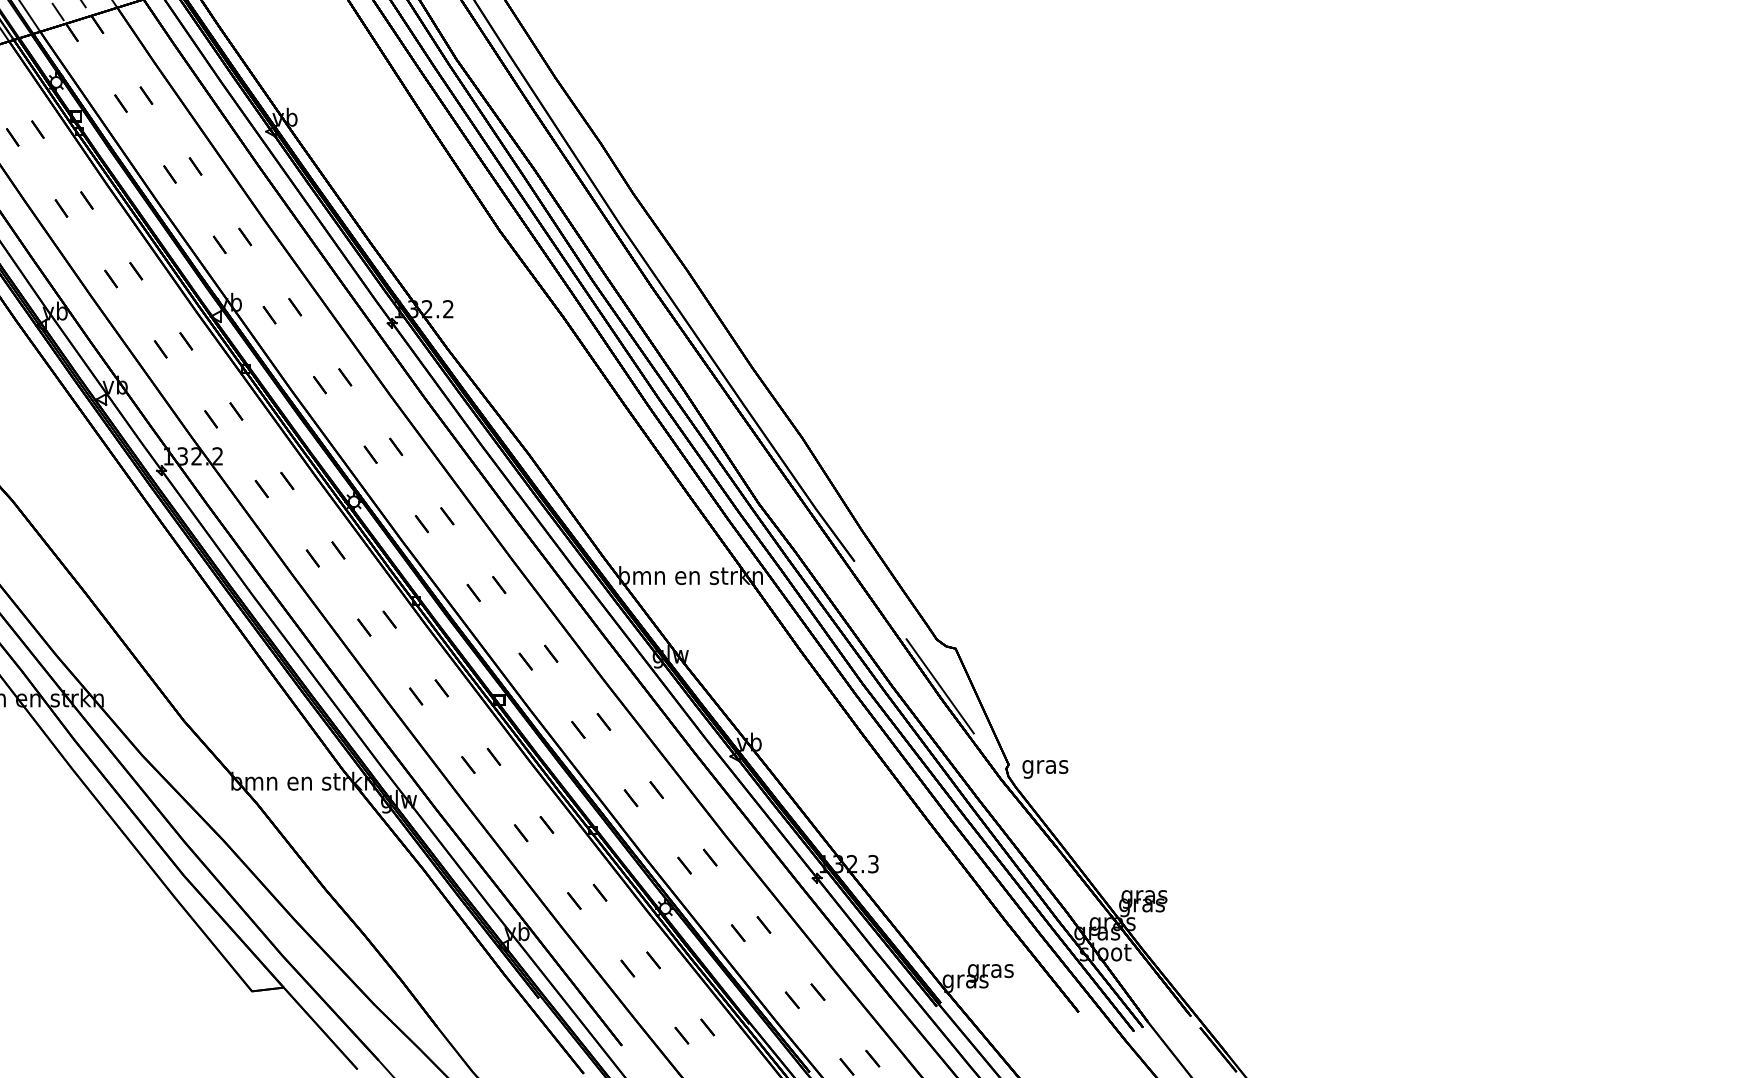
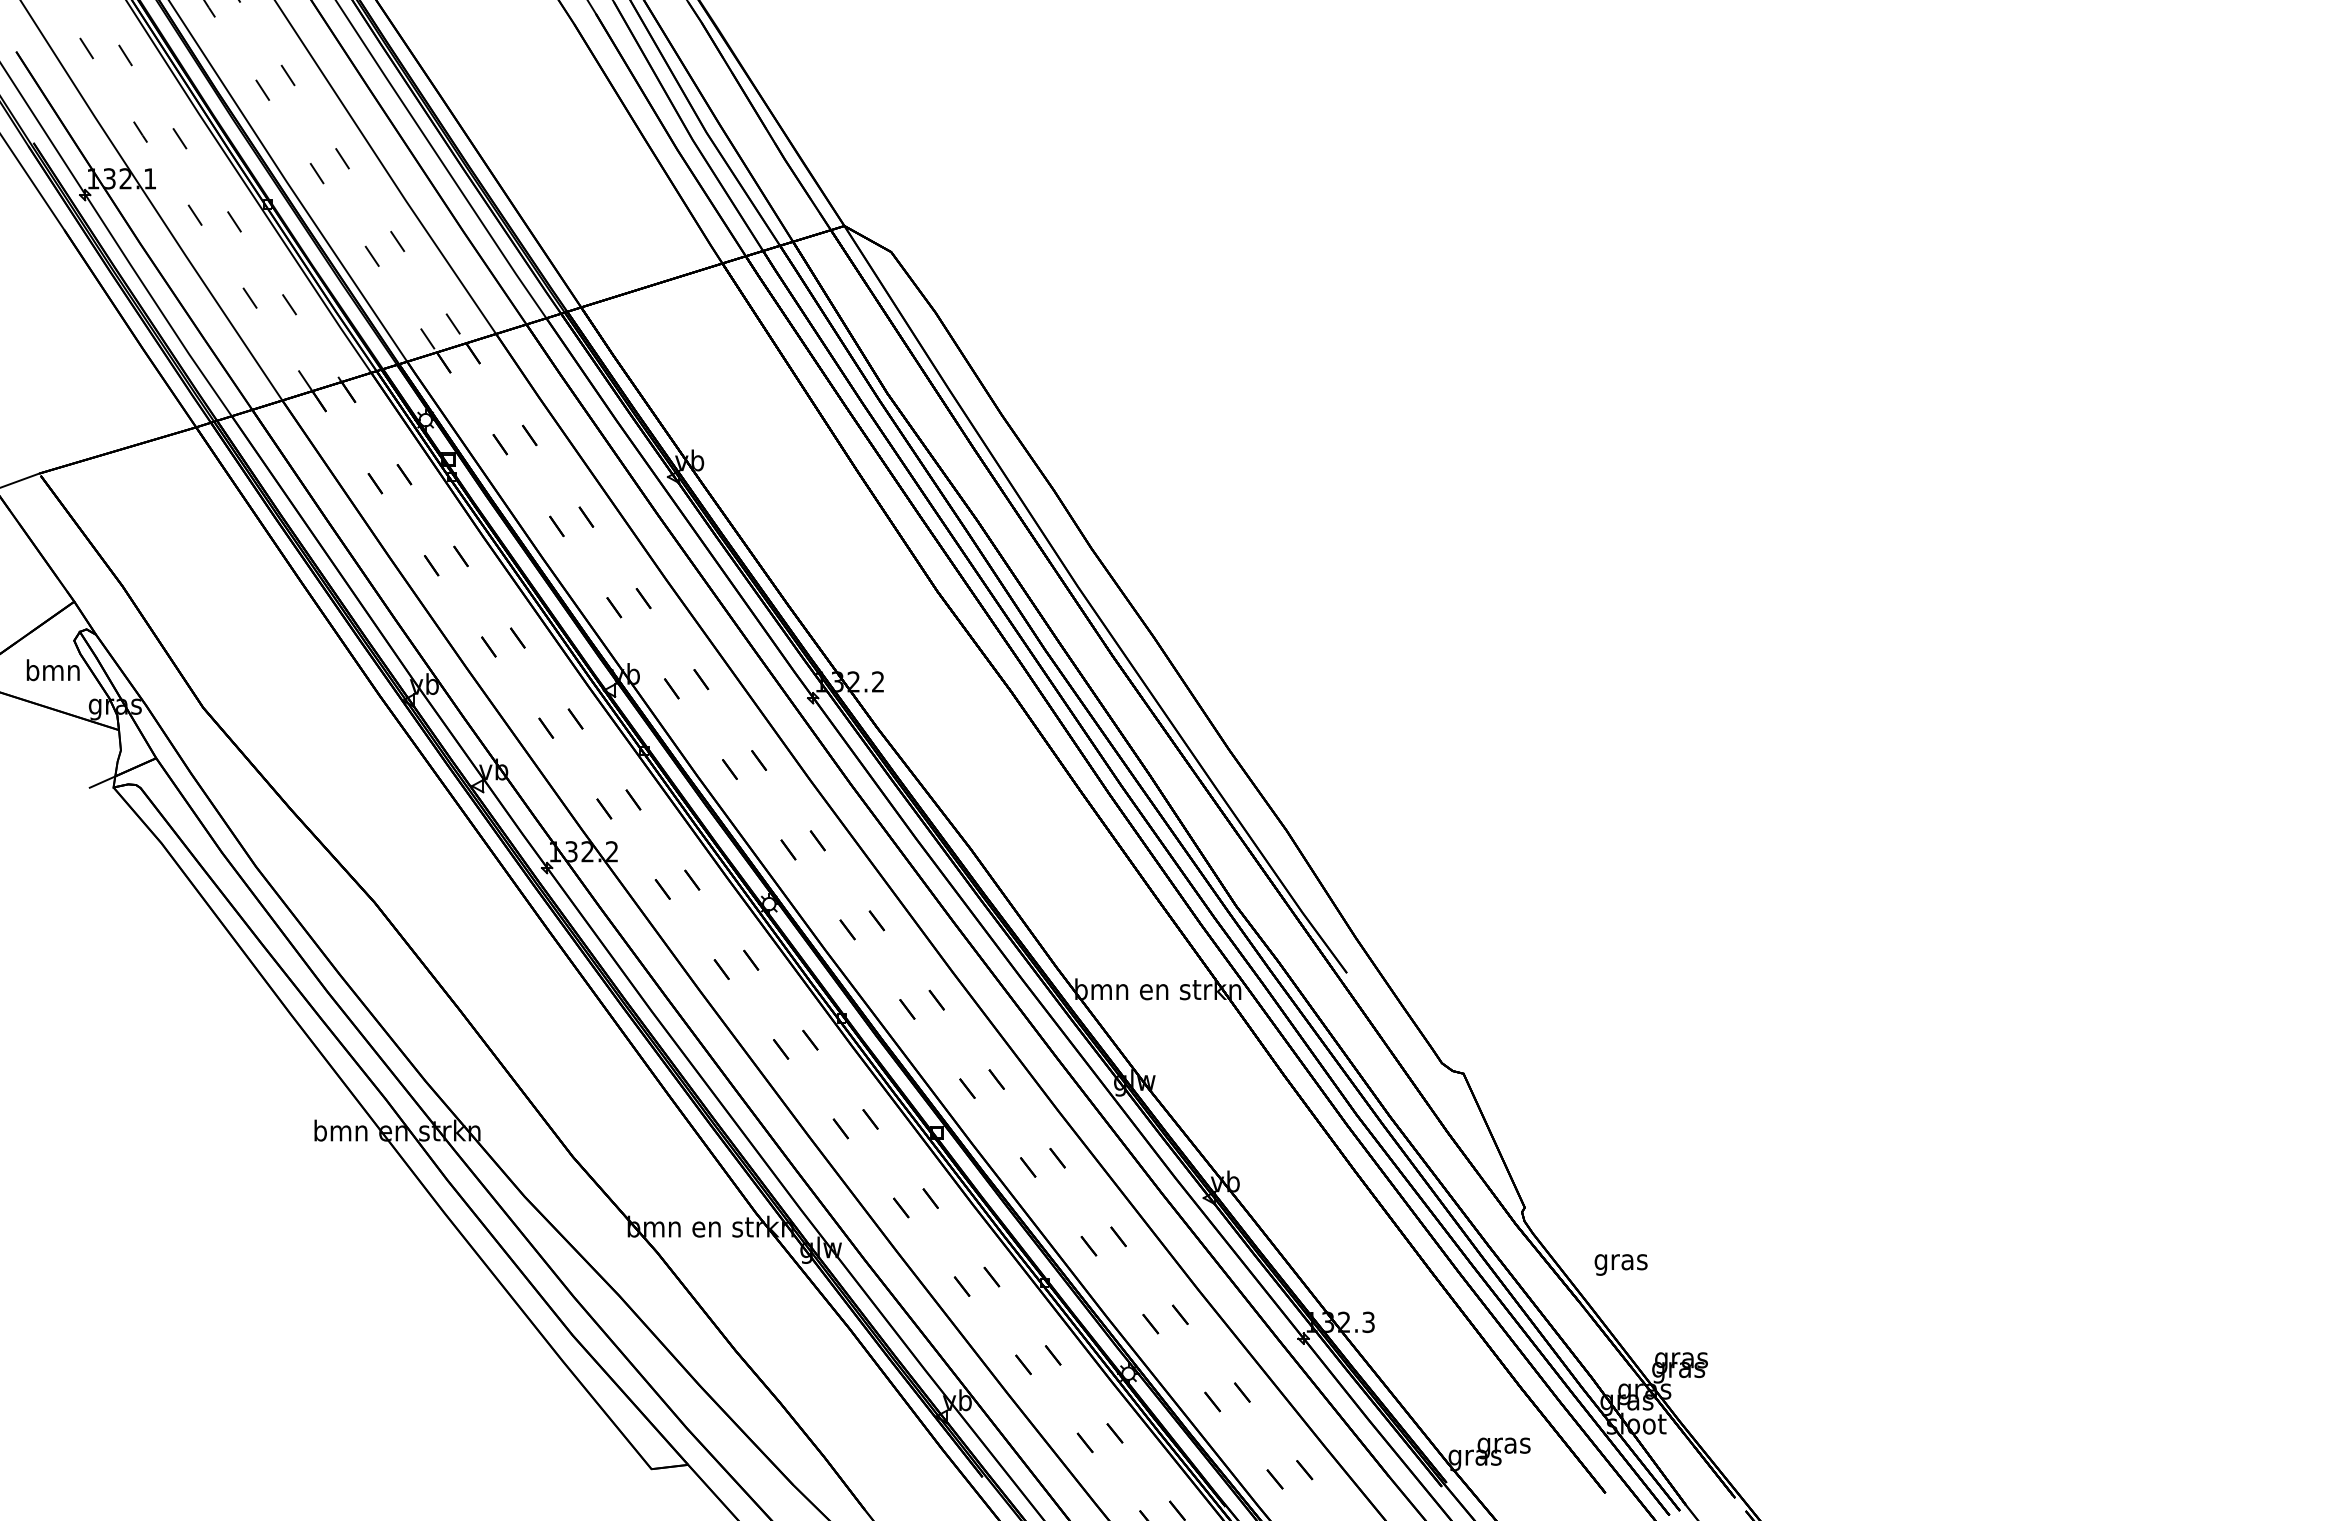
line: (939, 685) -> (1445, 1116), removed
text: (1044, 768) -> (1620, 1264), moved

